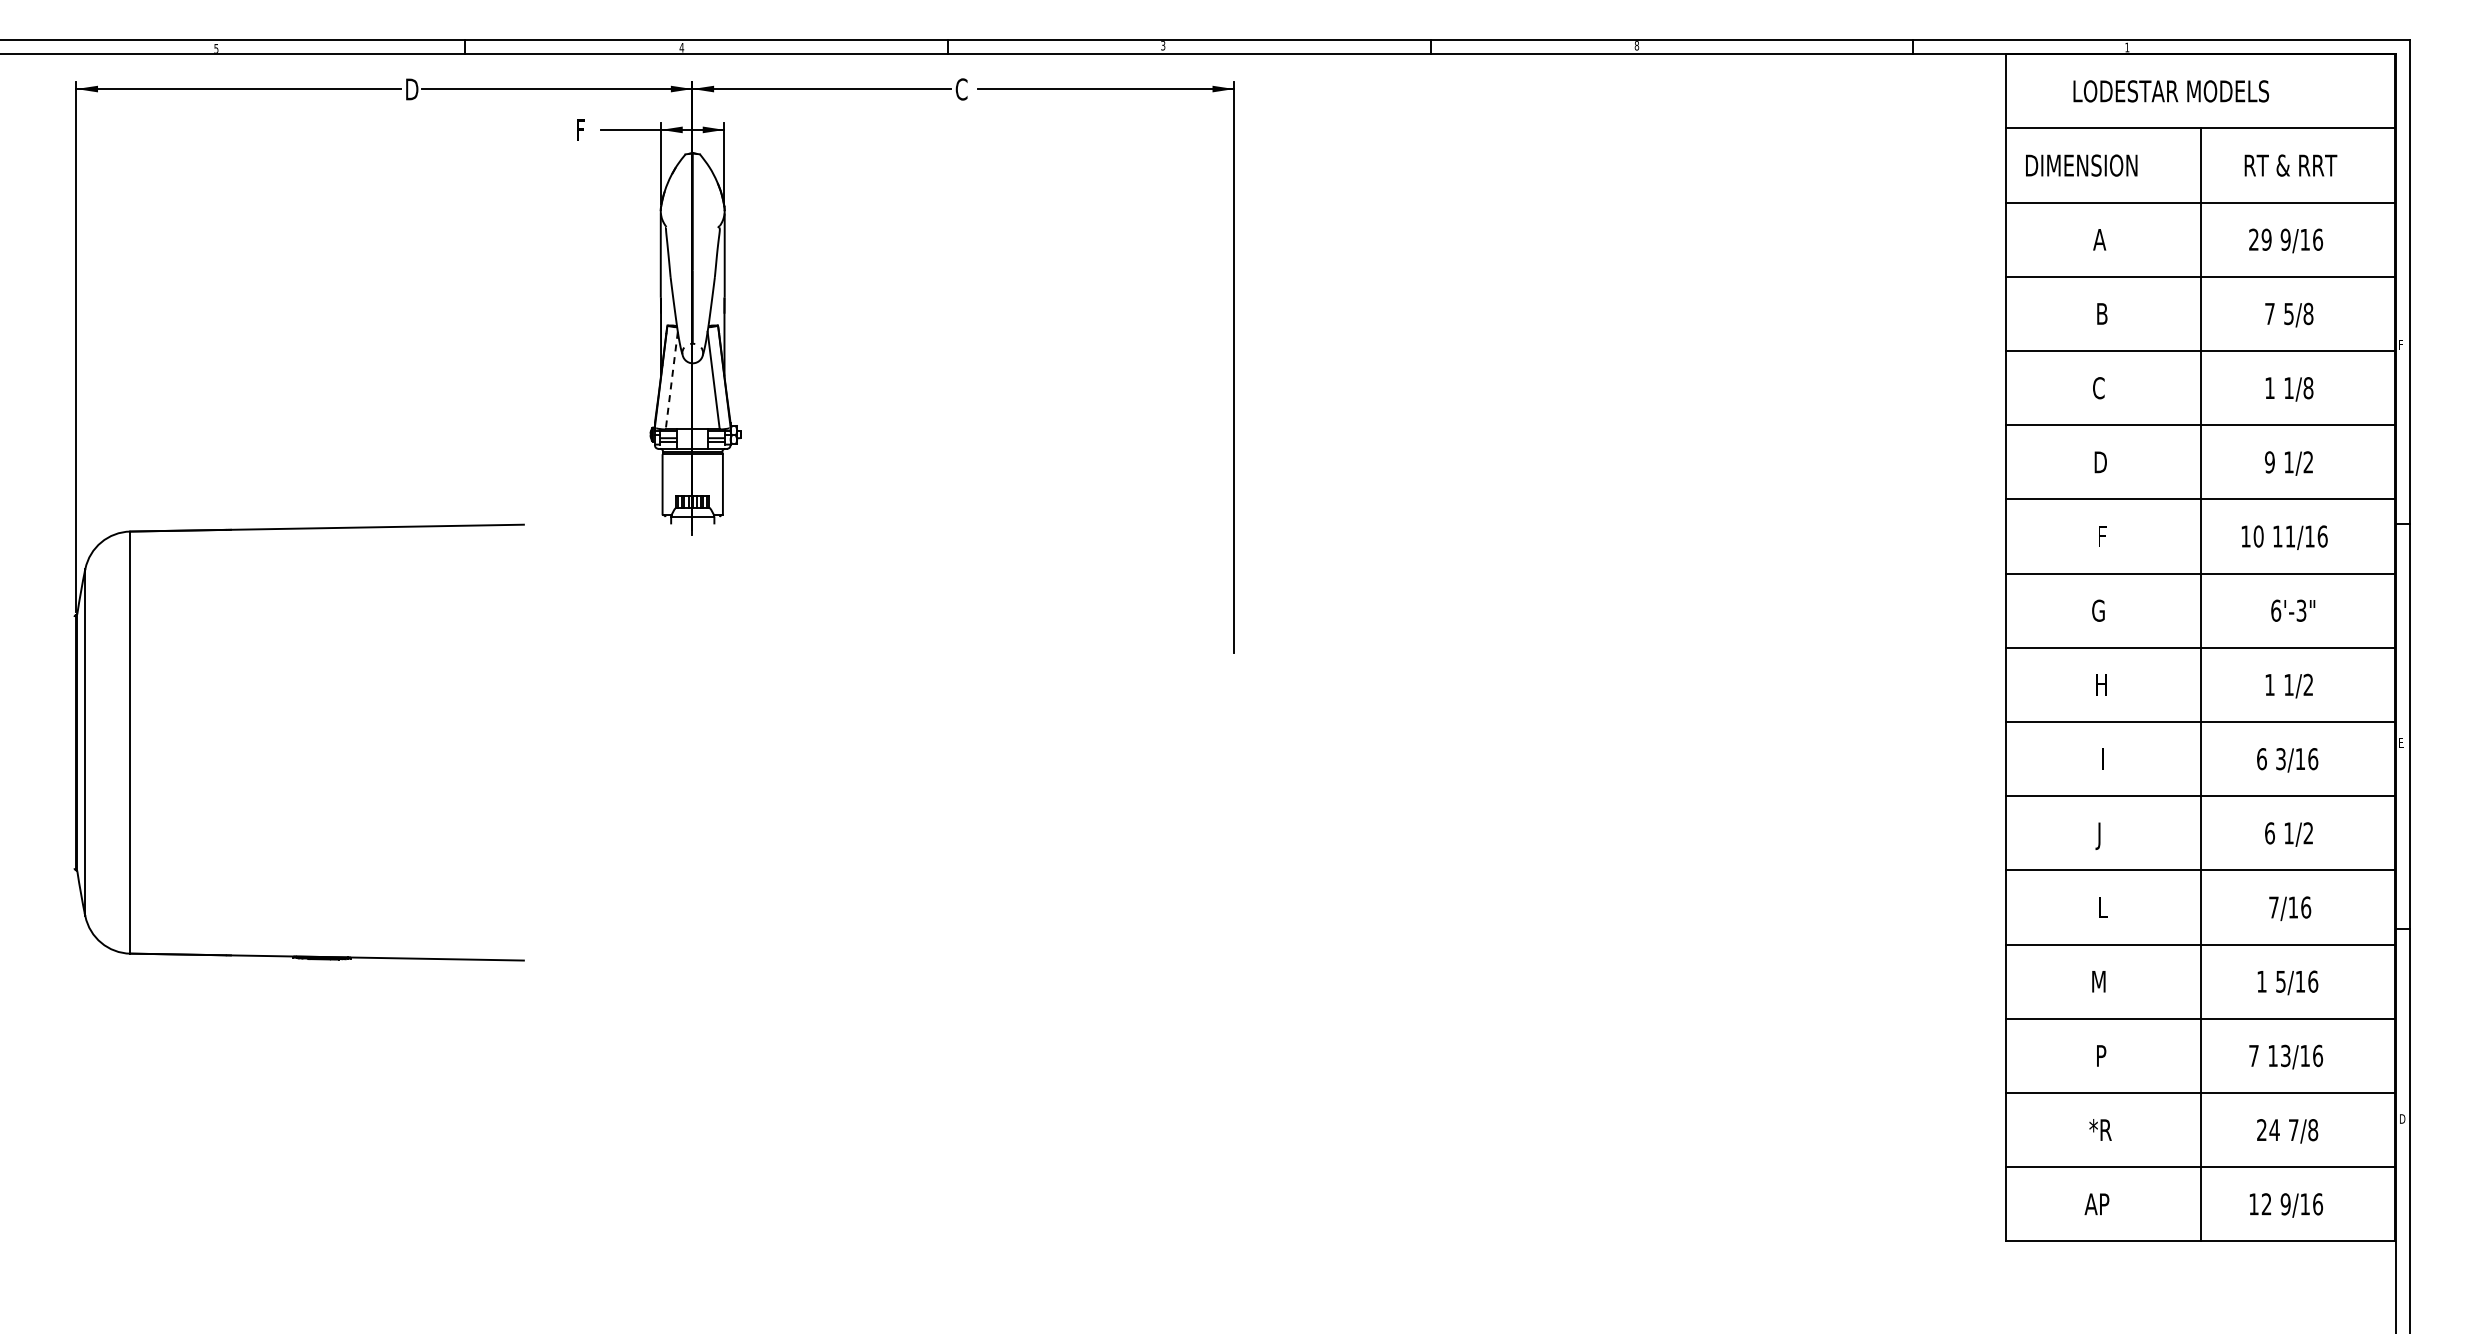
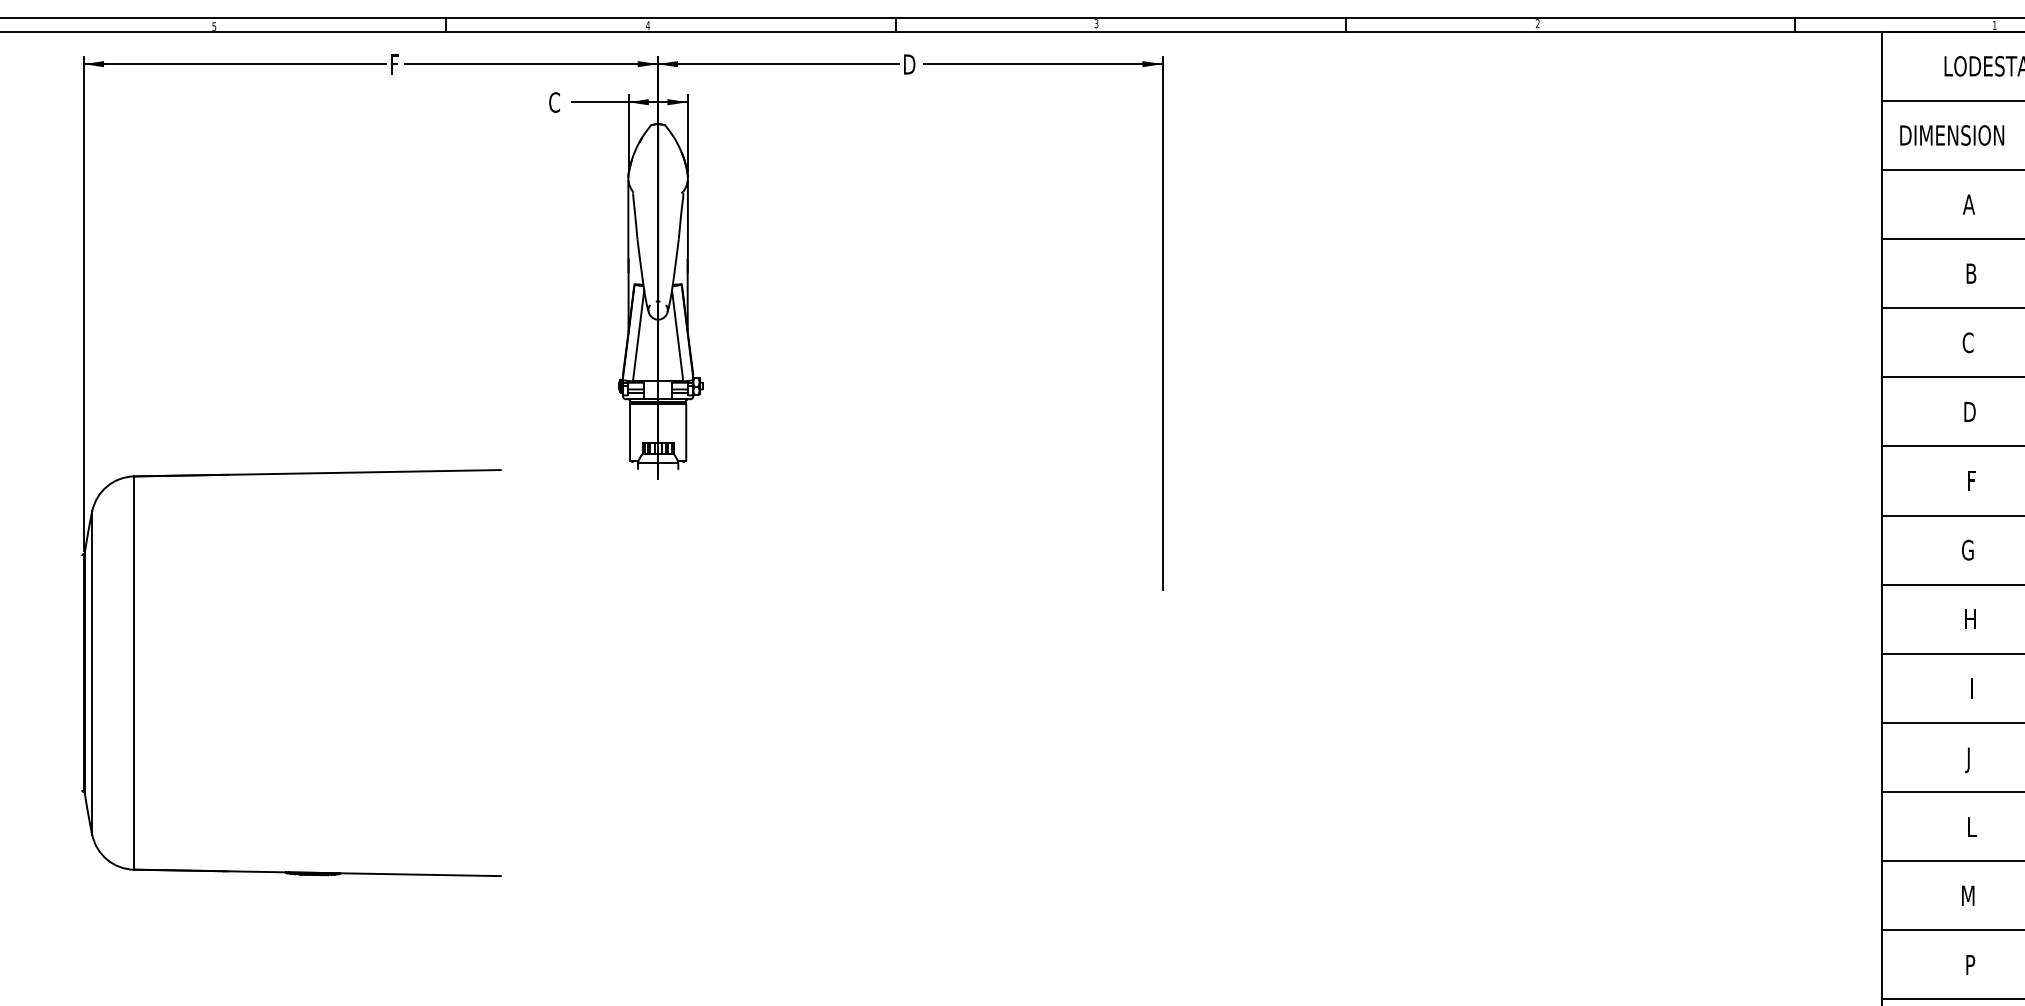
text: (1636, 45) -> (1537, 23), 8 -> 2
text: (412, 89) -> (397, 64), D -> F
text: (961, 89) -> (908, 64), C -> D
text: (581, 130) -> (554, 102), F -> C
line: (671, 381) -> (638, 336), dashed -> solid

